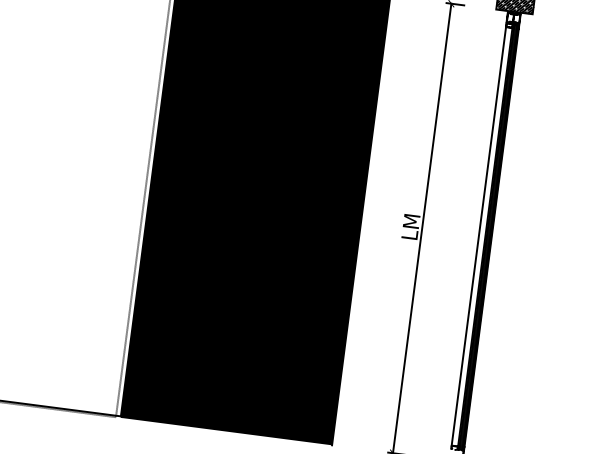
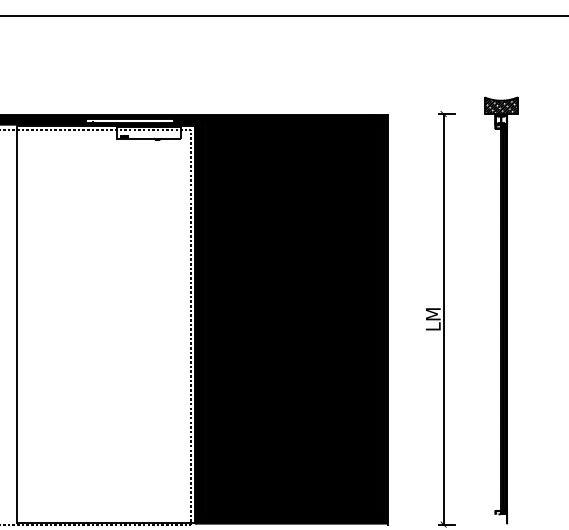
line: (478, 236) -> (495, 319), removed

